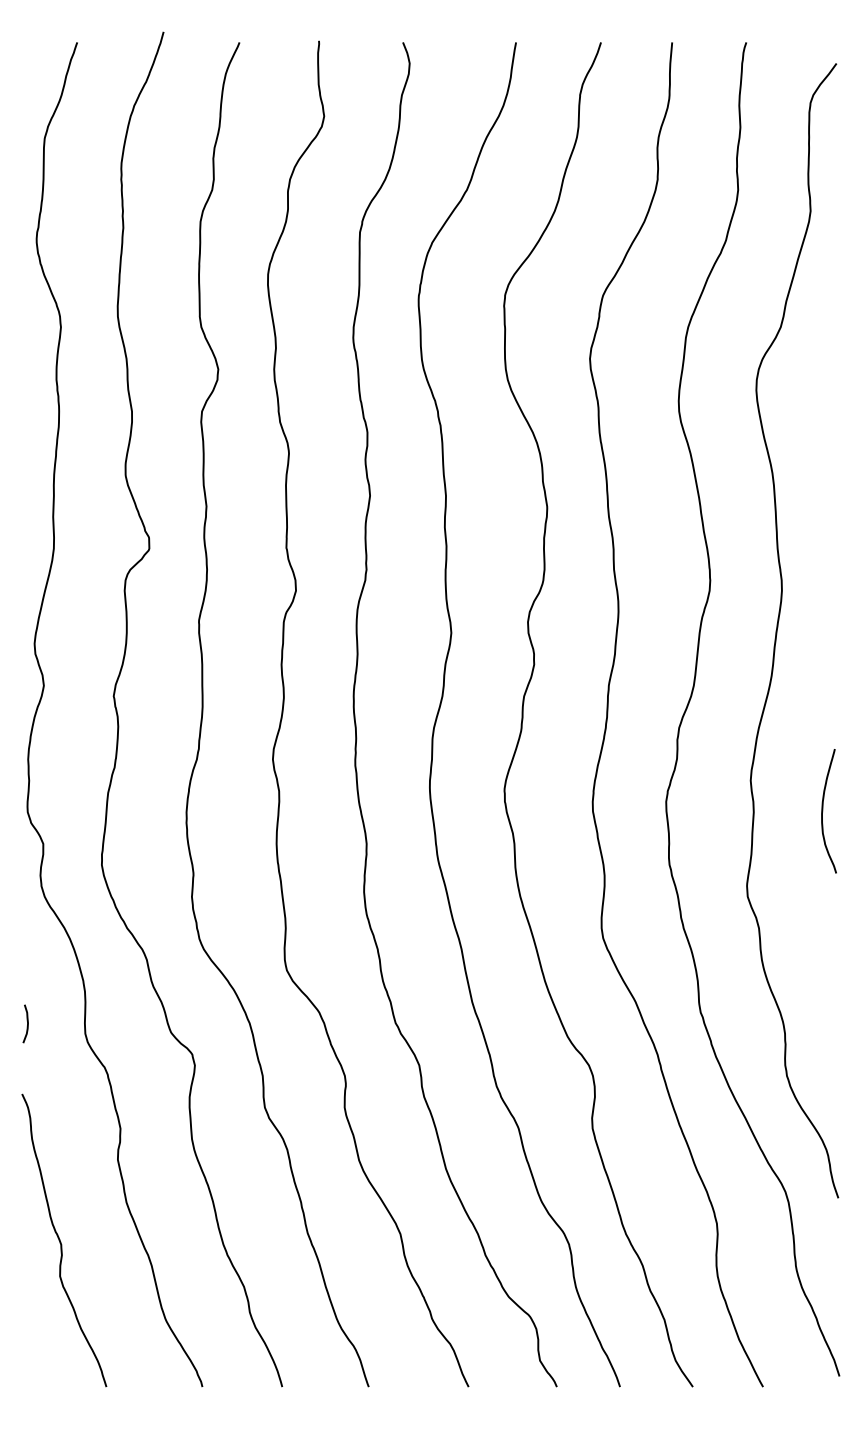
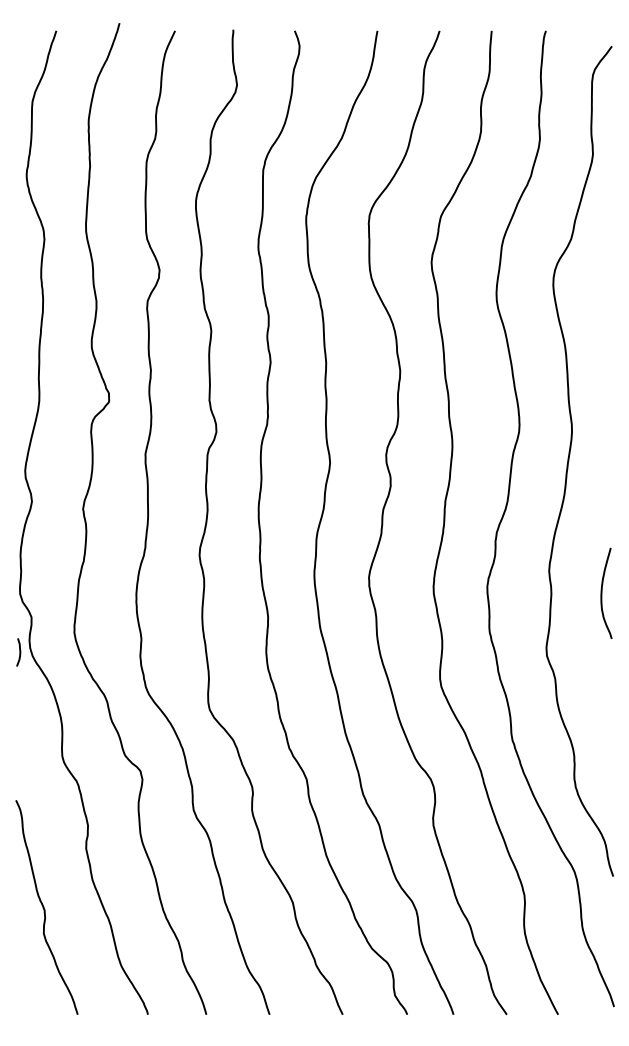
curve: (27, 1023) -> (19, 652), moved

